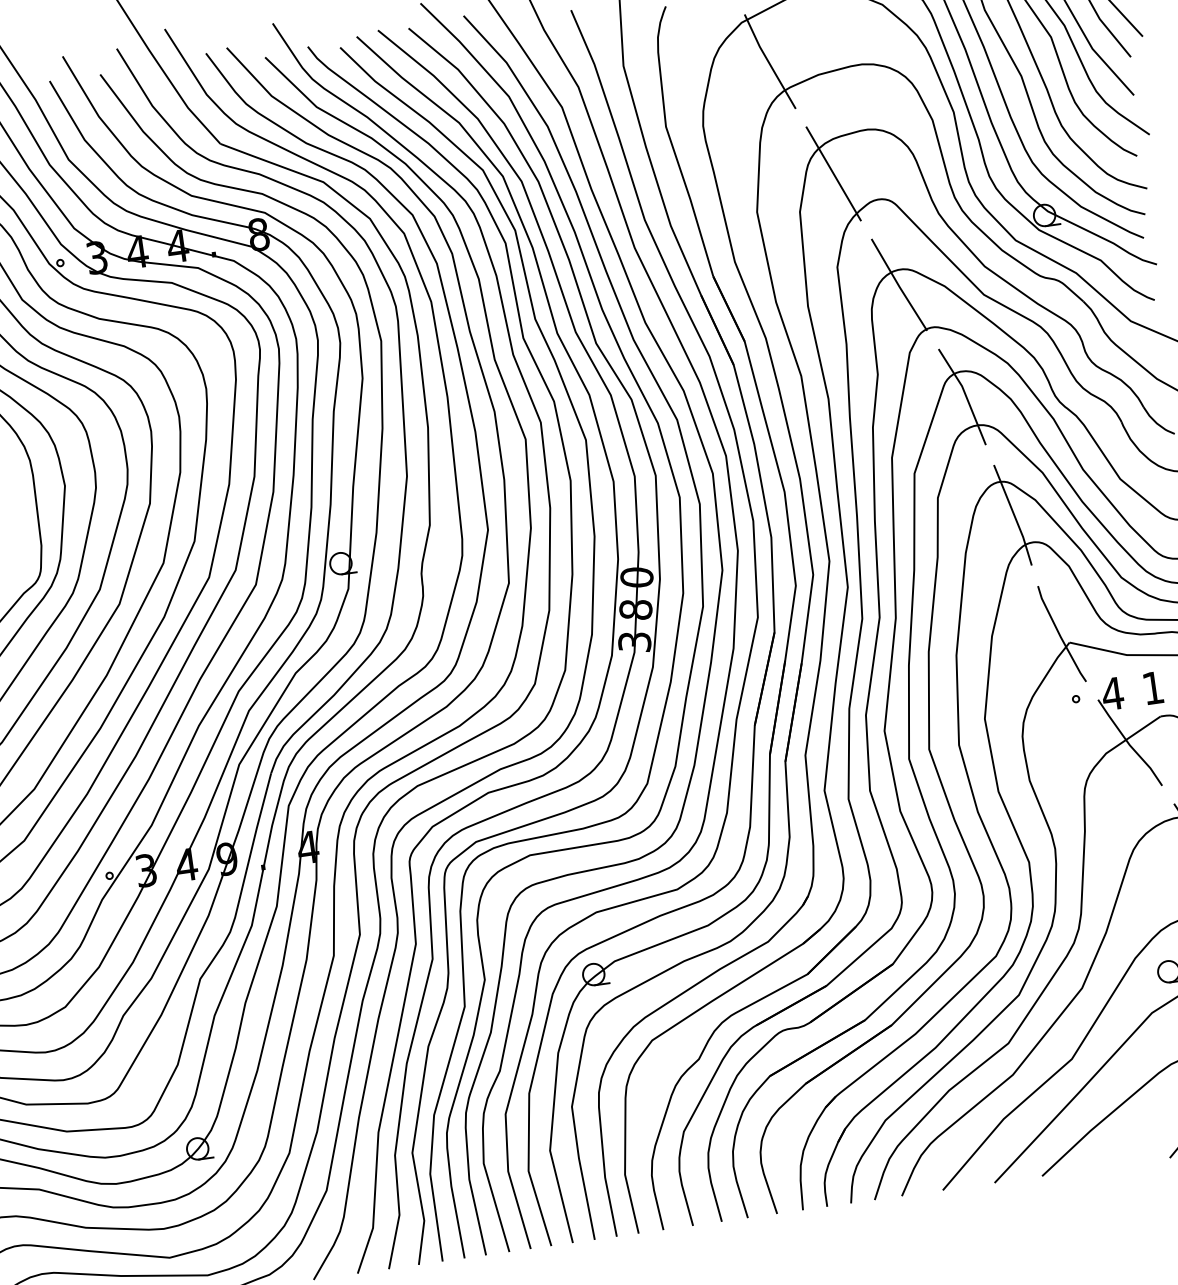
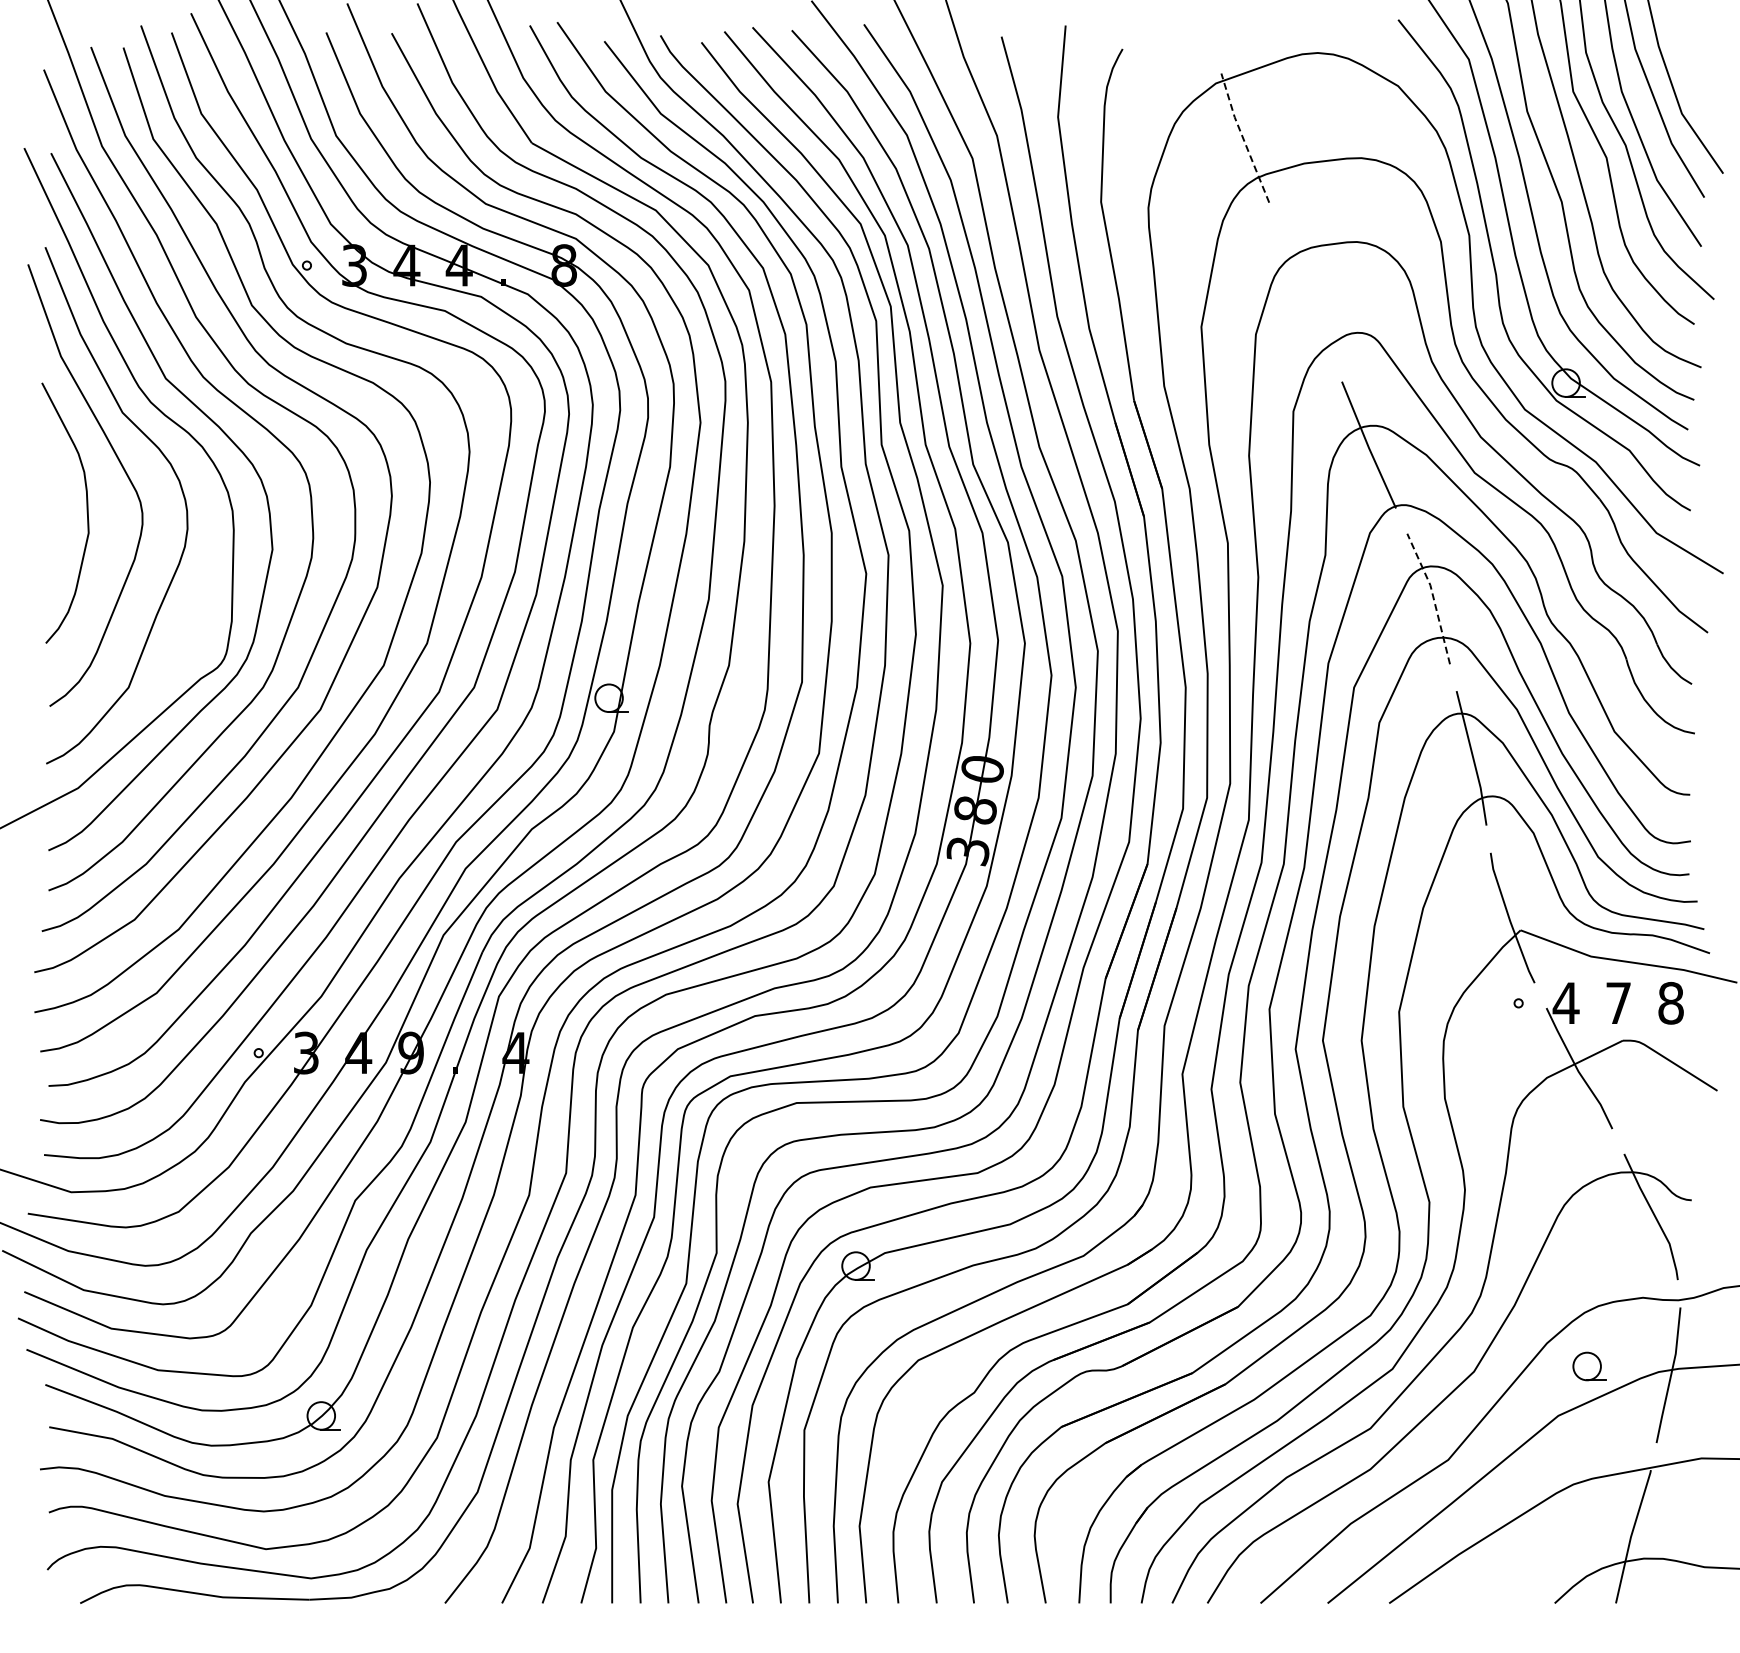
line: (768, 62) -> (1243, 138), solid -> dashed
line: (833, 174) -> (1305, 292), removed
line: (965, 394) -> (1433, 596), solid -> dashed
text: (1153, 687) -> (1618, 1002), 1 -> 7

